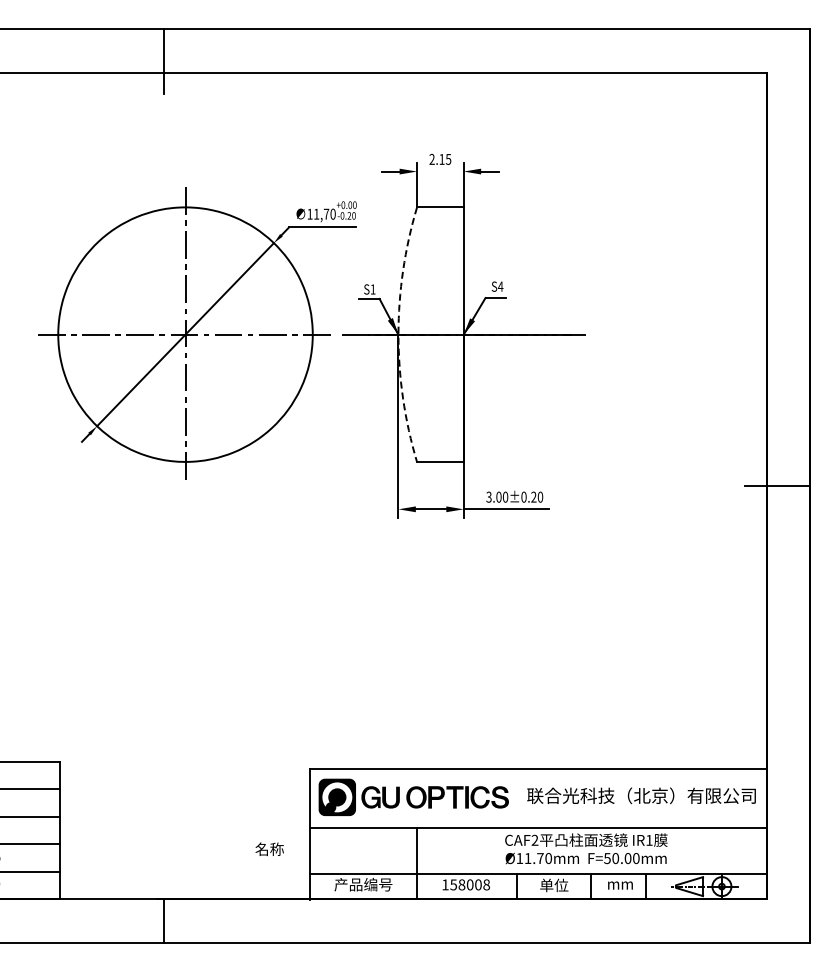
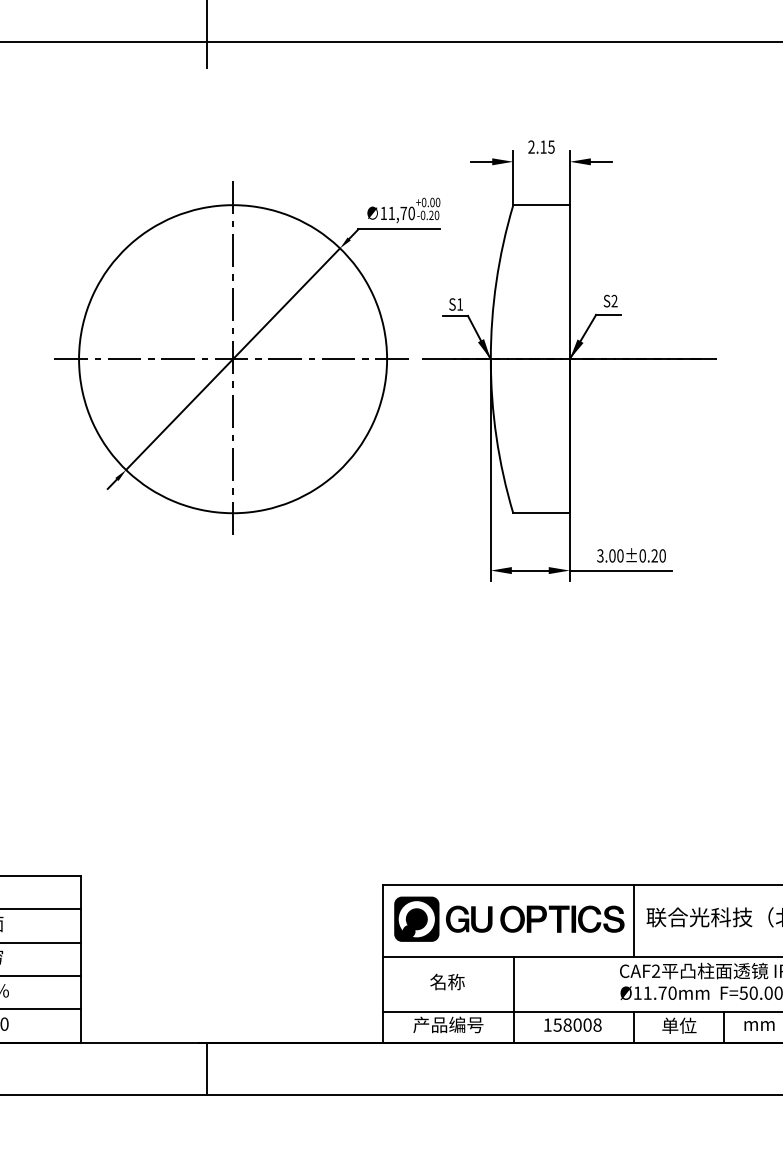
text: (500, 286) -> (614, 300), S4 -> S2
arc: (398, 334) -> (490, 358), dashed -> solid
line: (516, 797) -> (633, 919), added
text: (269, 849) -> (447, 982), moved

